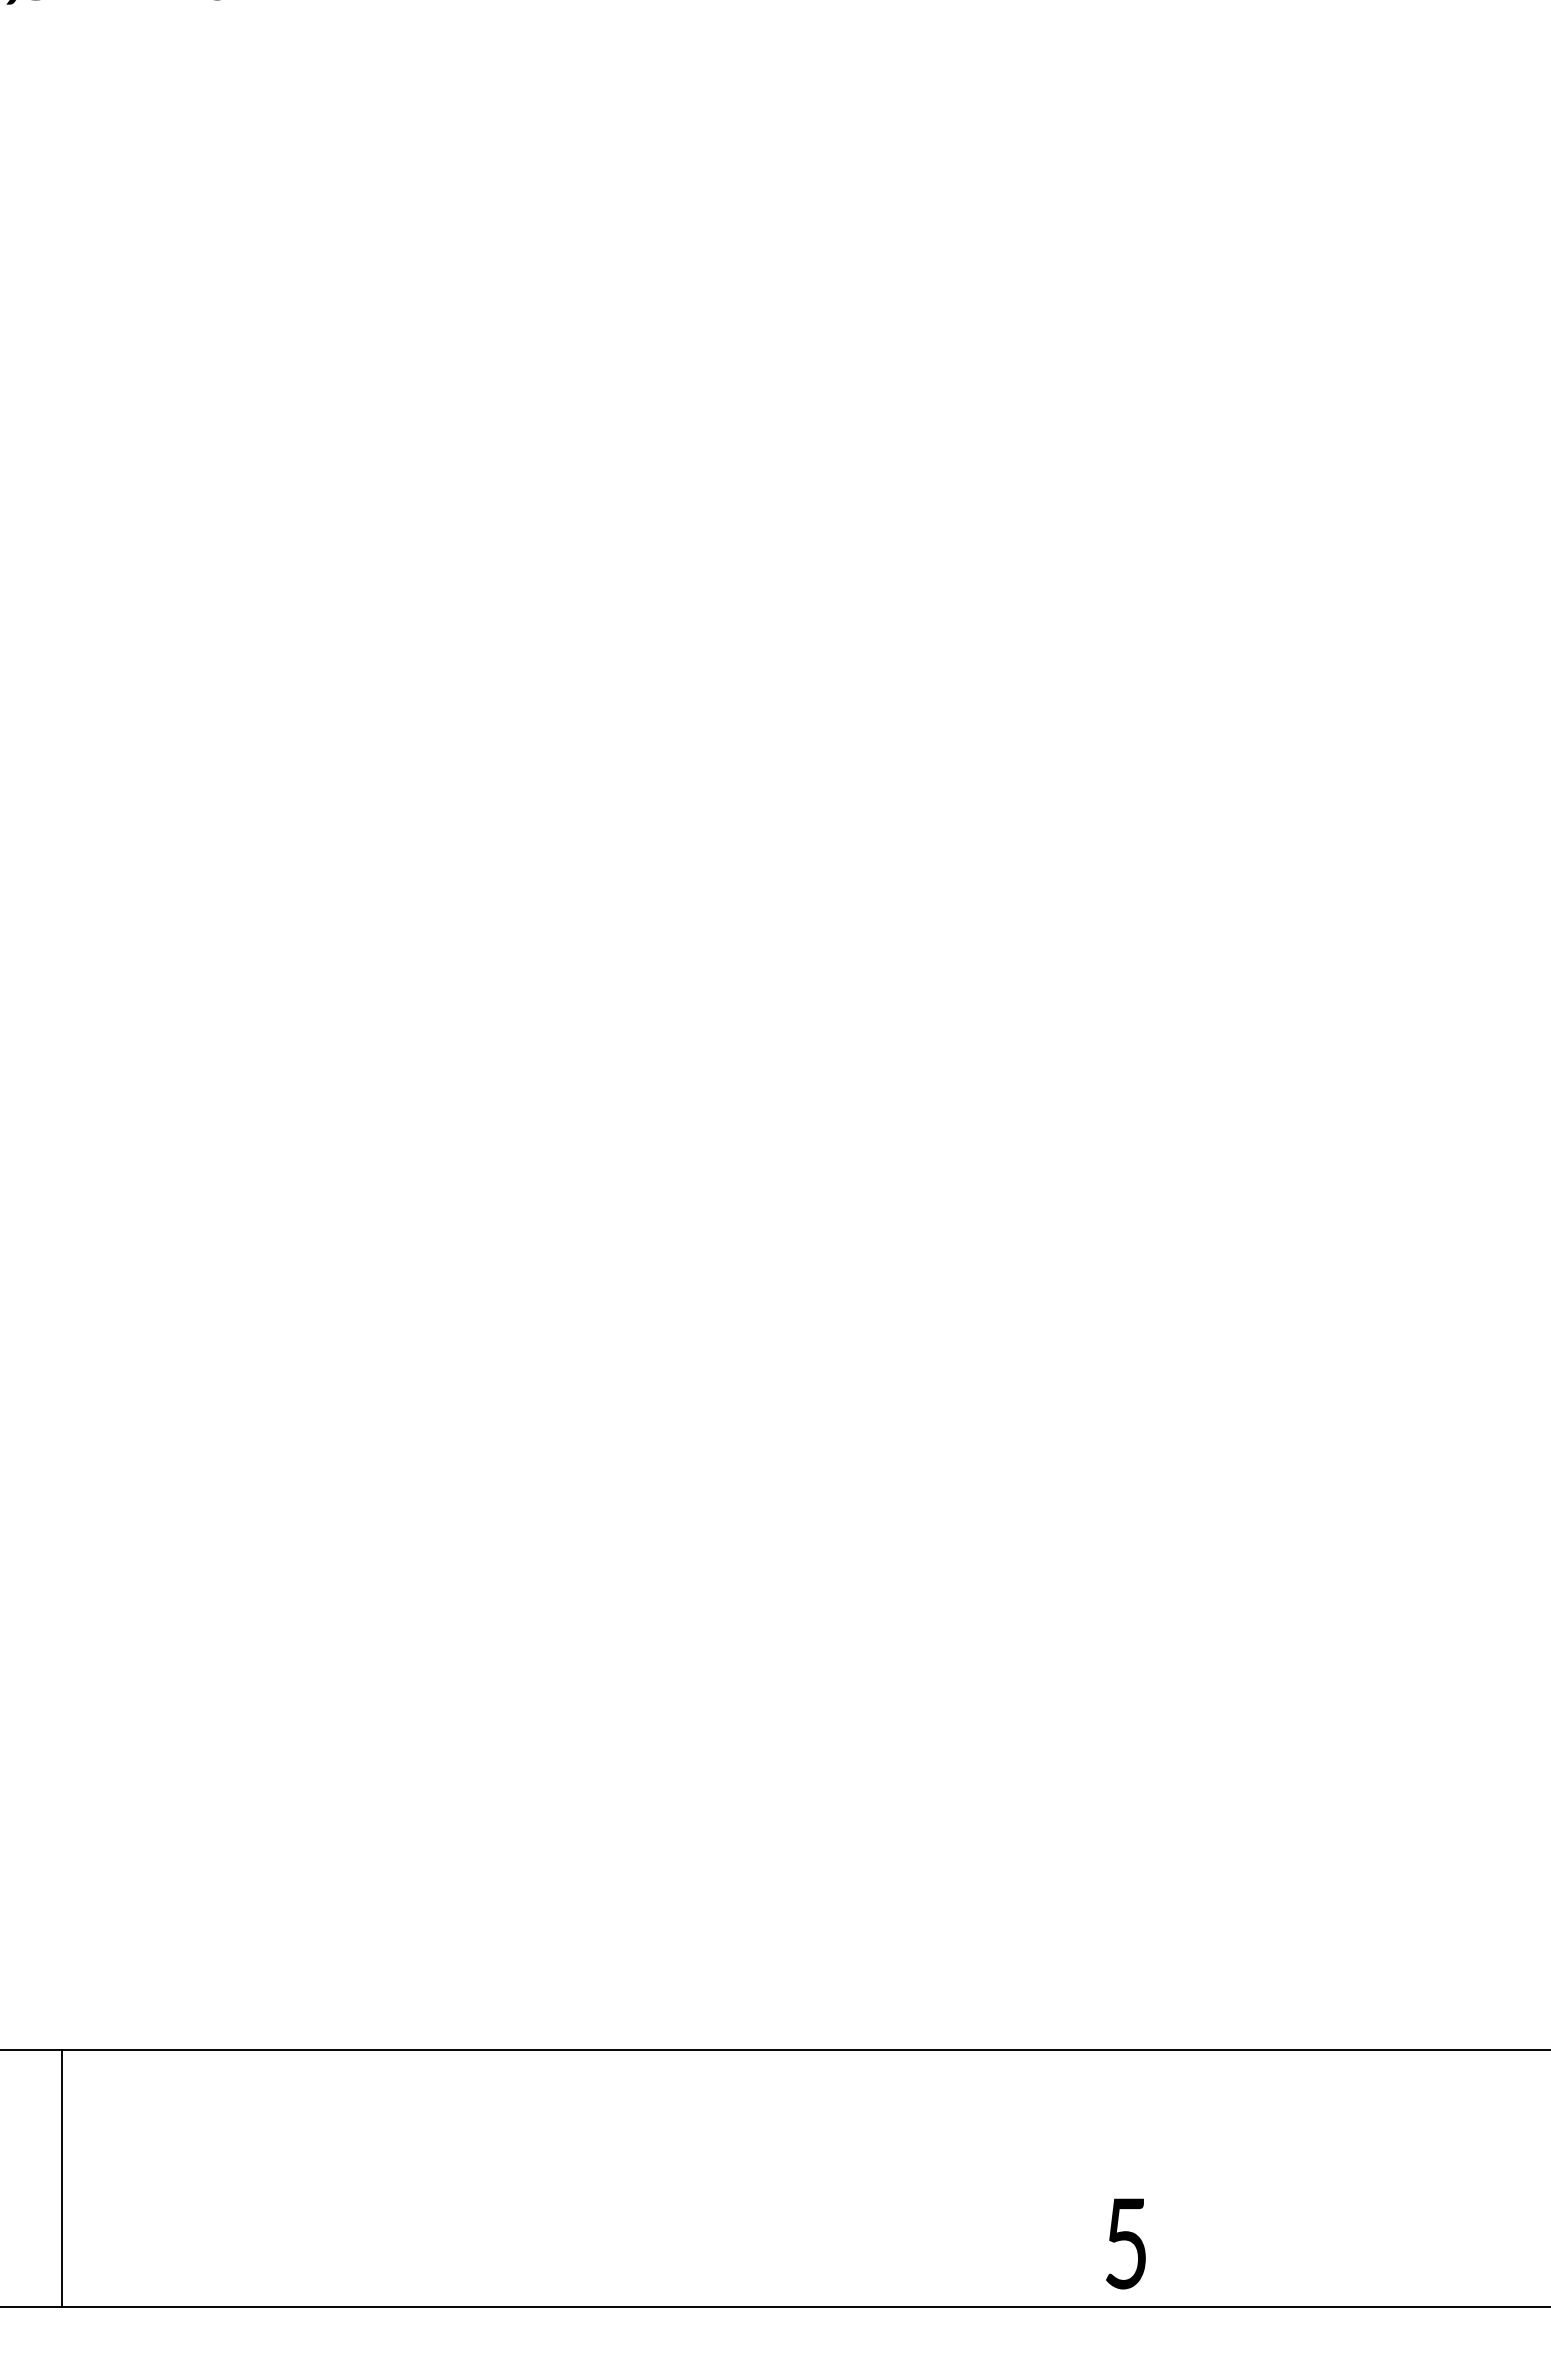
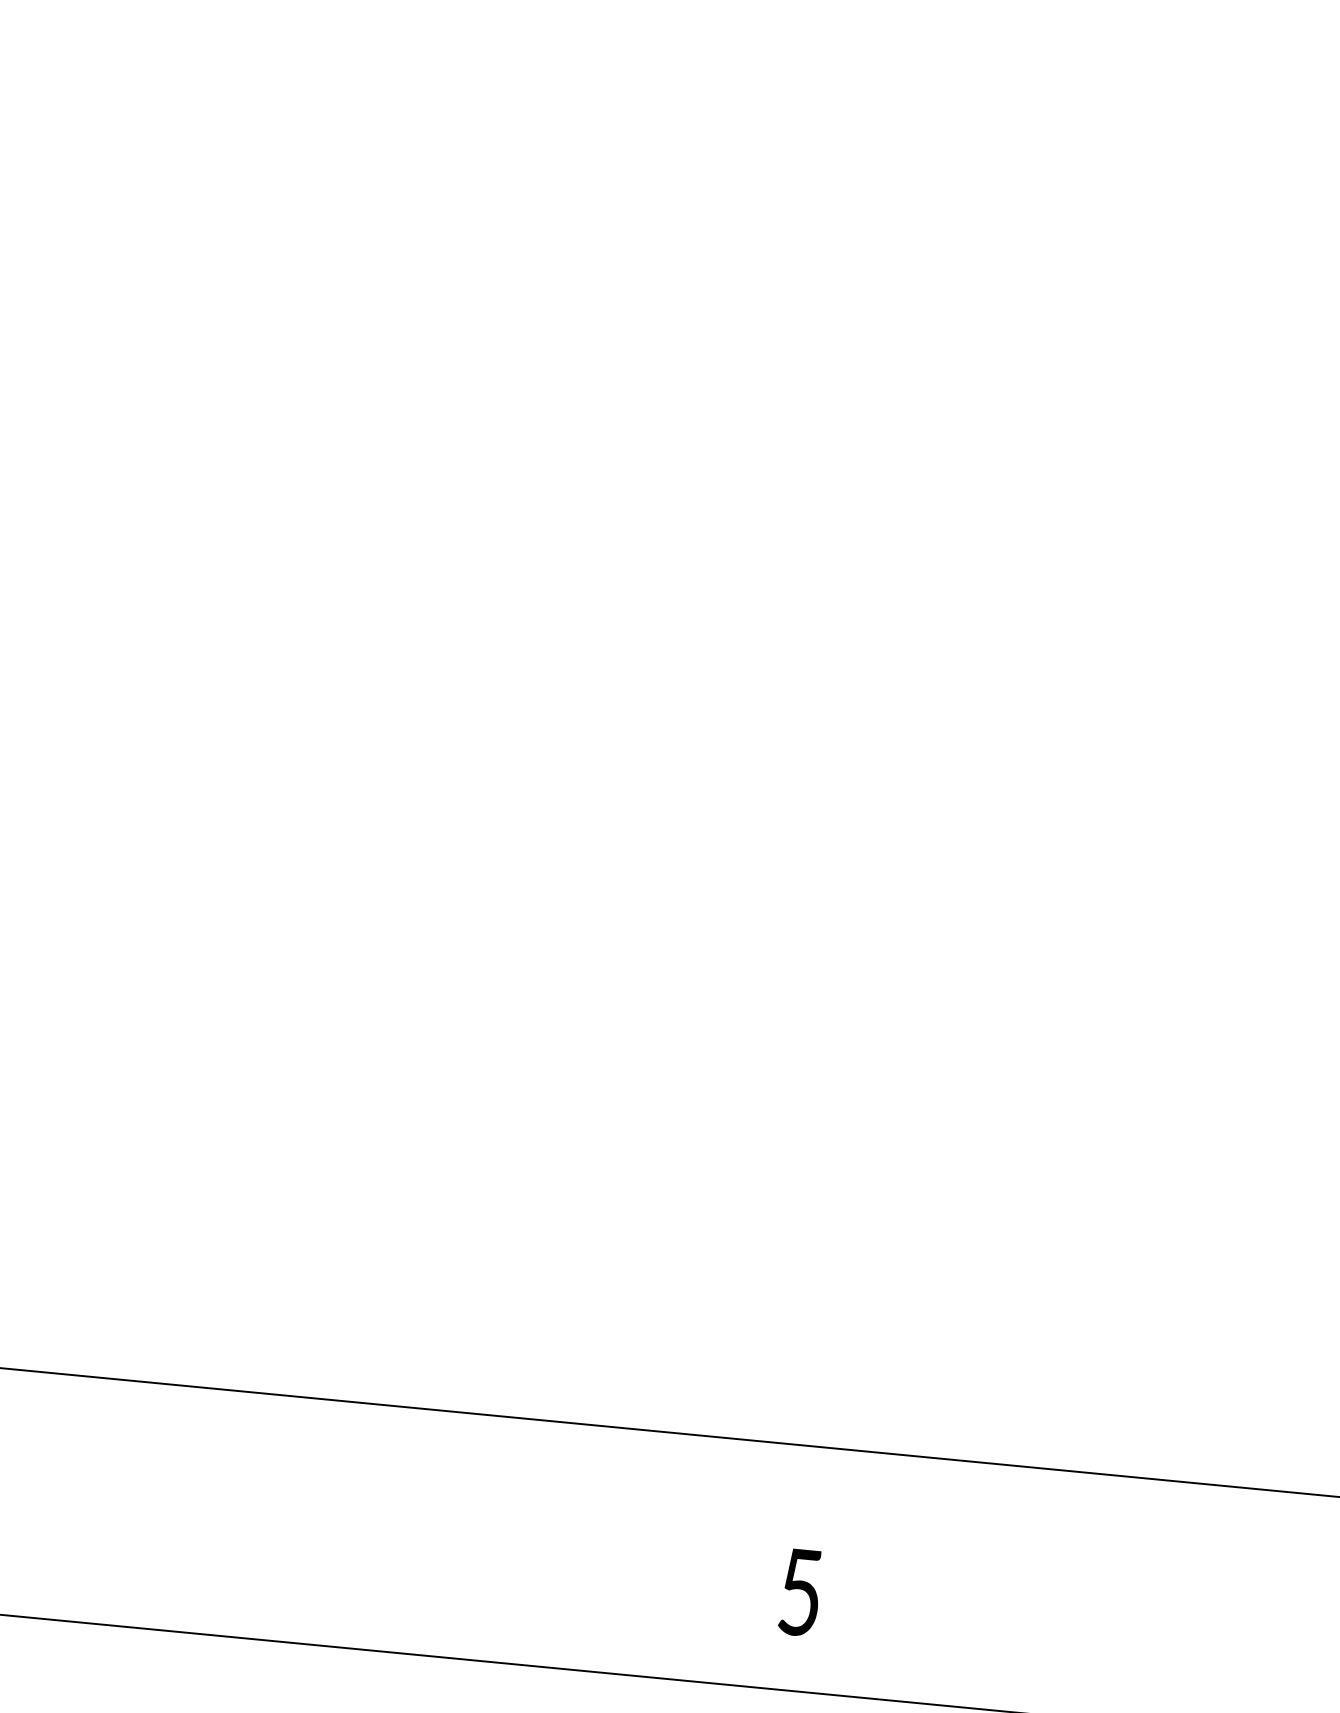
text: (1125, 2243) -> (799, 1592), moved

